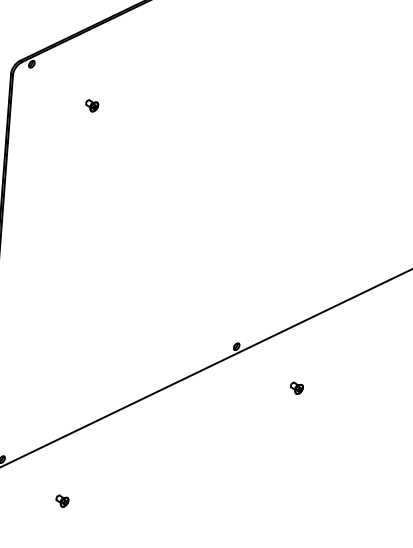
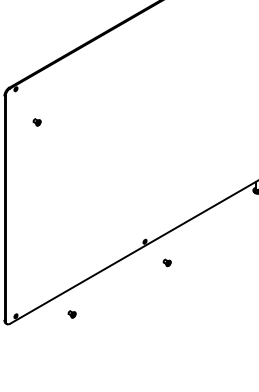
part: (90, 105) -> (36, 122), moved
part: (295, 387) -> (166, 262), moved
part: (61, 501) -> (71, 314), moved

